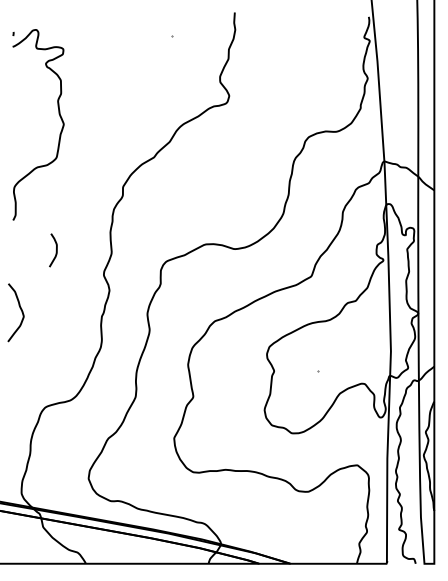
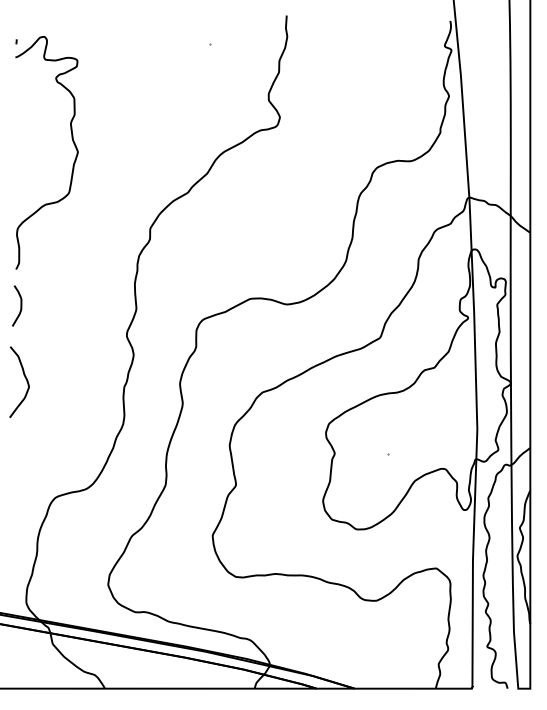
curve: (56, 249) -> (20, 305), moved

